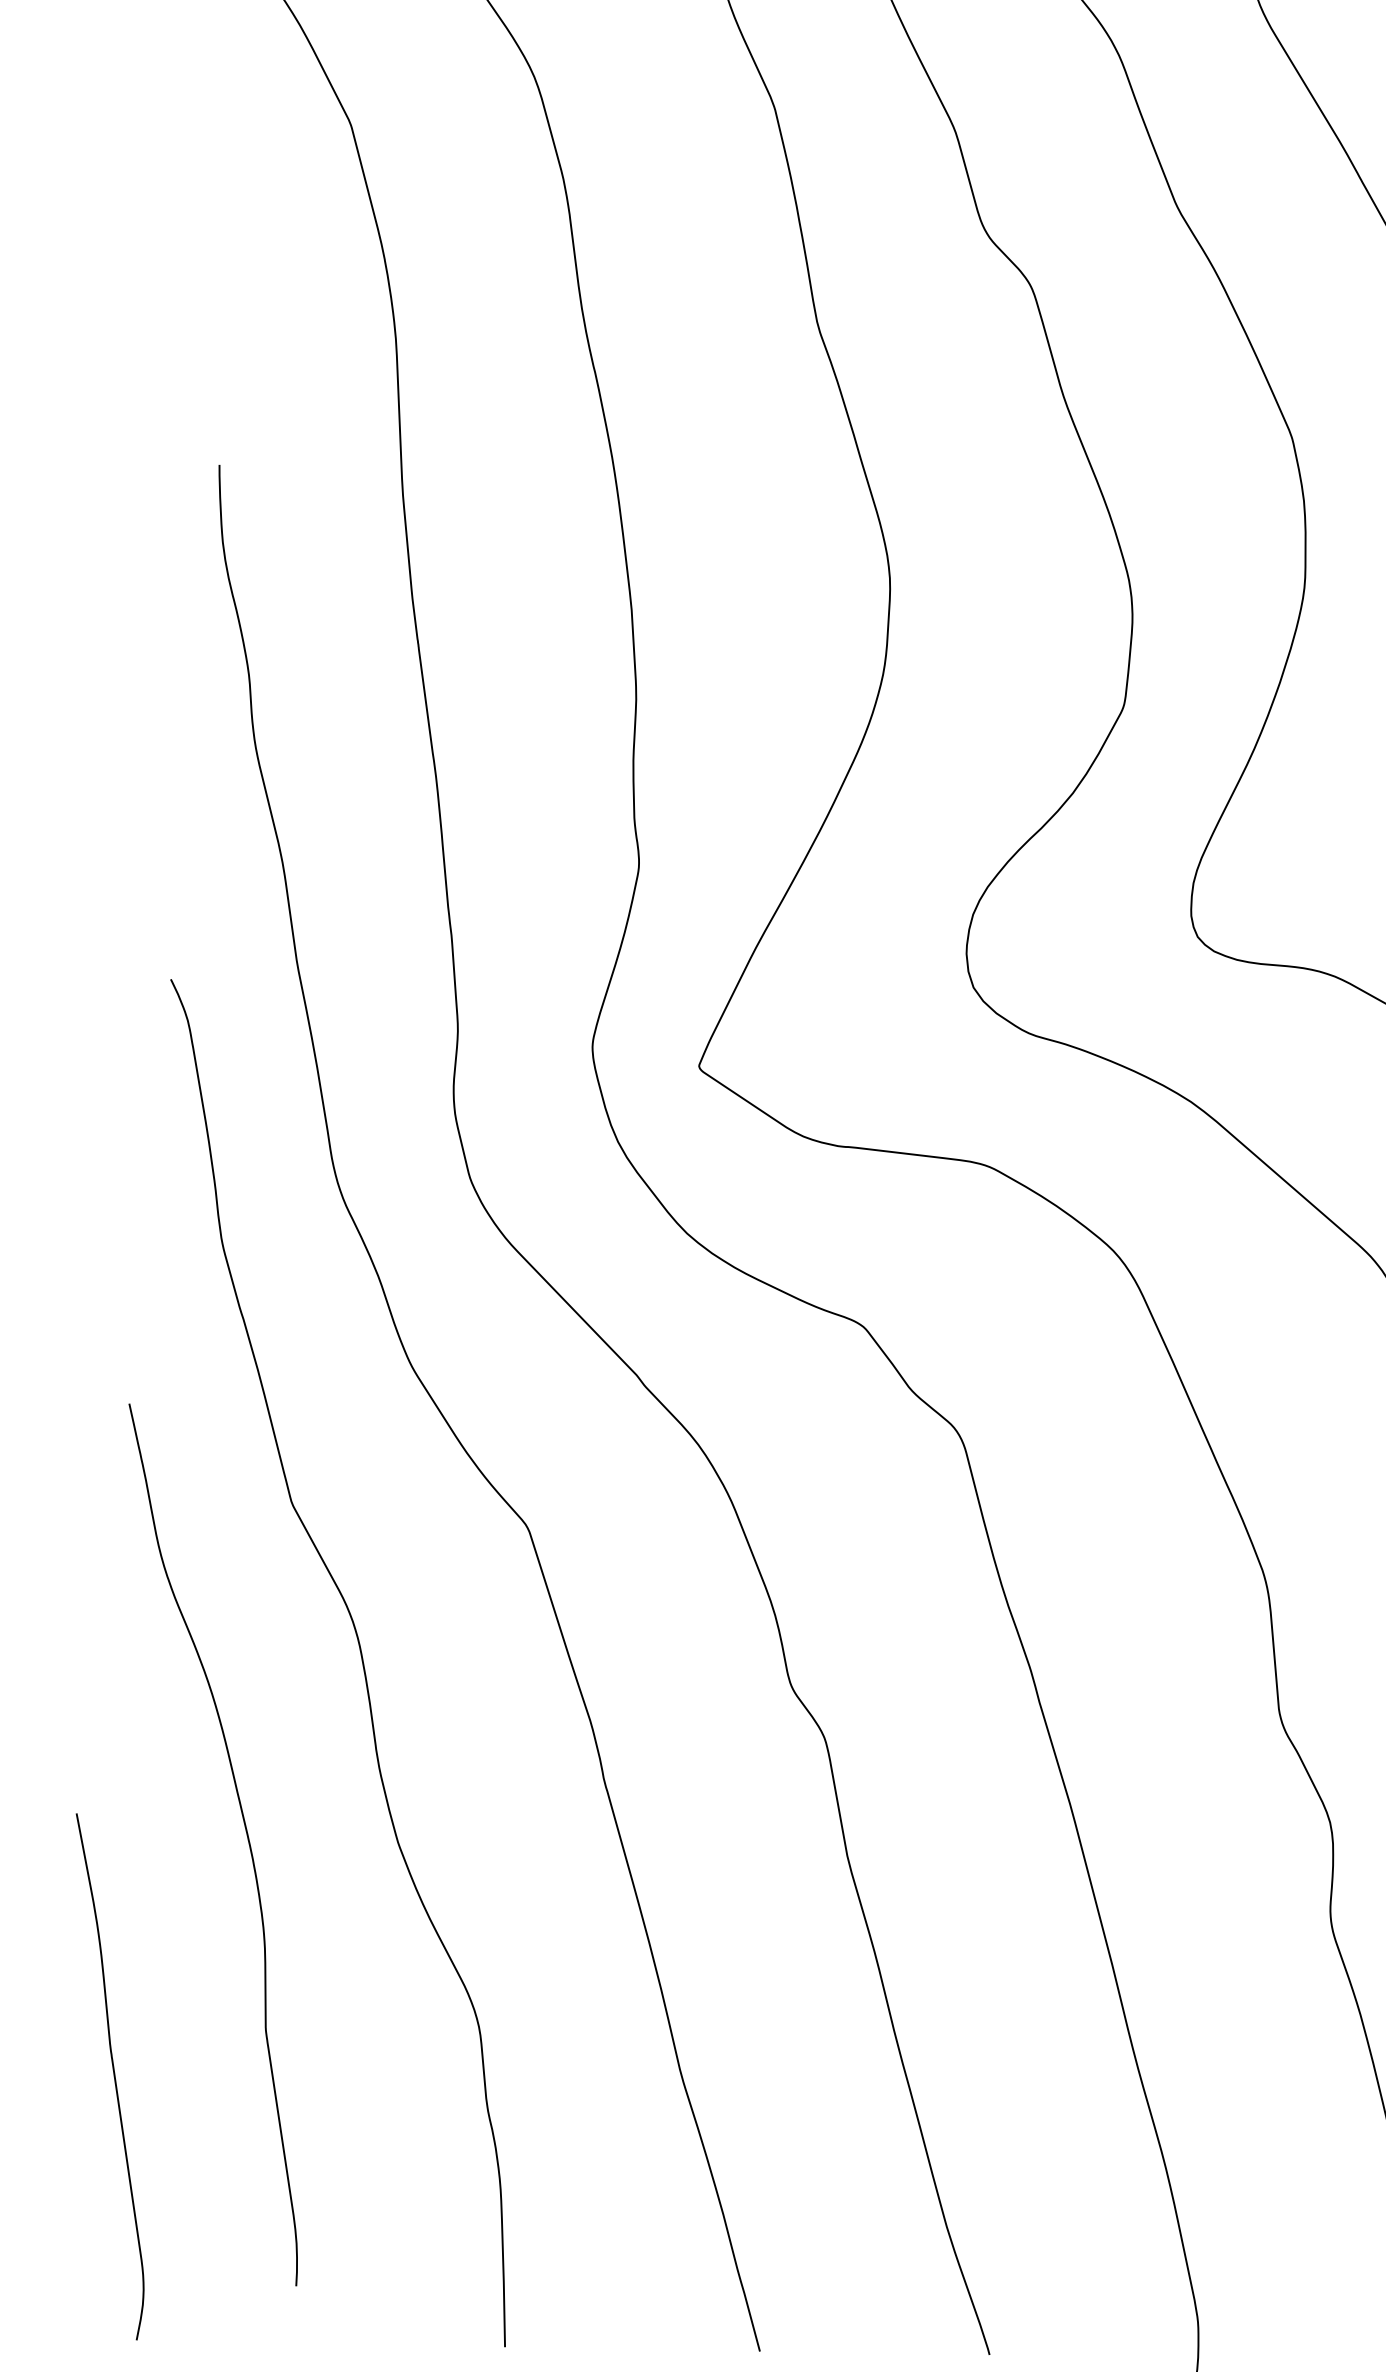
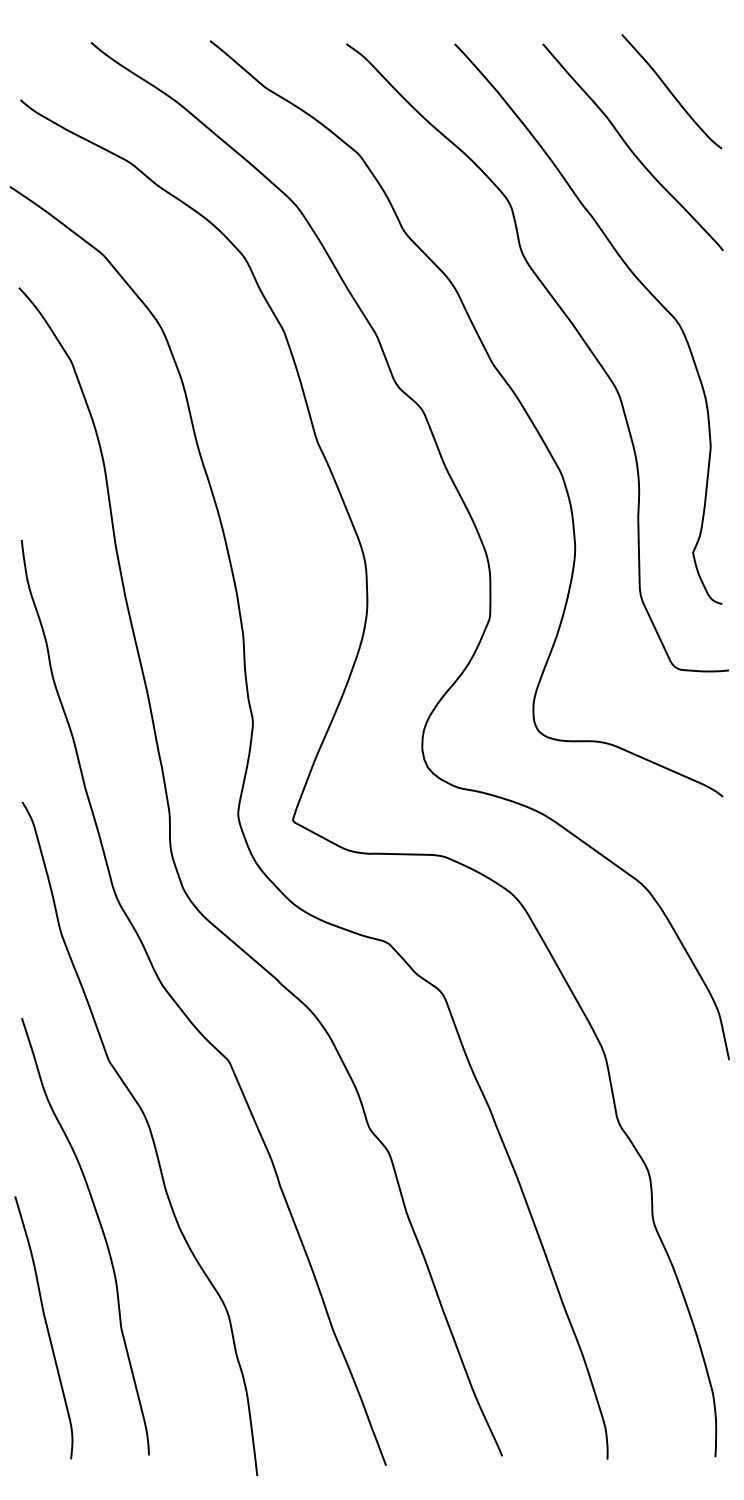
curve: (111, 2072) -> (45, 1325), moved

